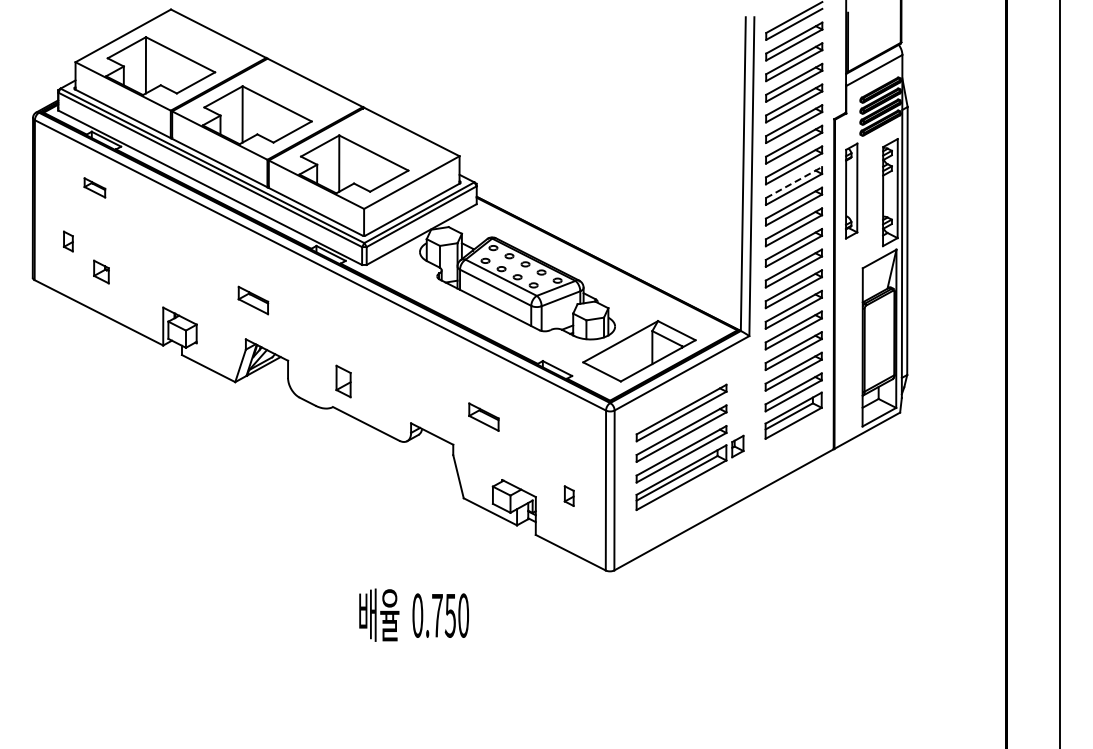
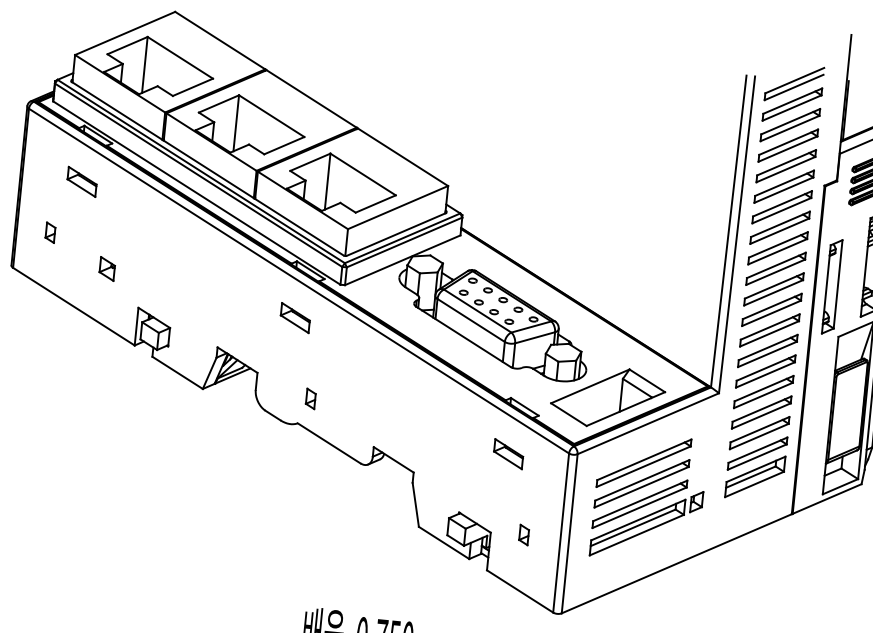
line: (794, 182) -> (778, 244), dashed -> solid
part: (94, 187) -> (81, 181), size x1.43
part: (851, 190) -> (832, 286), moved
part: (101, 271) -> (107, 268), moved
part: (253, 300) -> (295, 318), moved
part: (343, 381) -> (310, 398), size x0.62
part: (483, 416) -> (508, 453), moved

